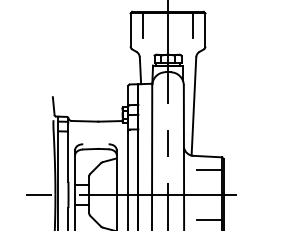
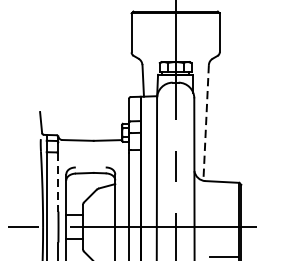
line: (142, 26) -> (145, 28), removed
line: (193, 26) -> (205, 28), removed
line: (193, 106) -> (205, 122), solid -> dashed
line: (68, 156) -> (58, 181), solid -> dashed
line: (209, 169) -> (224, 197), removed

